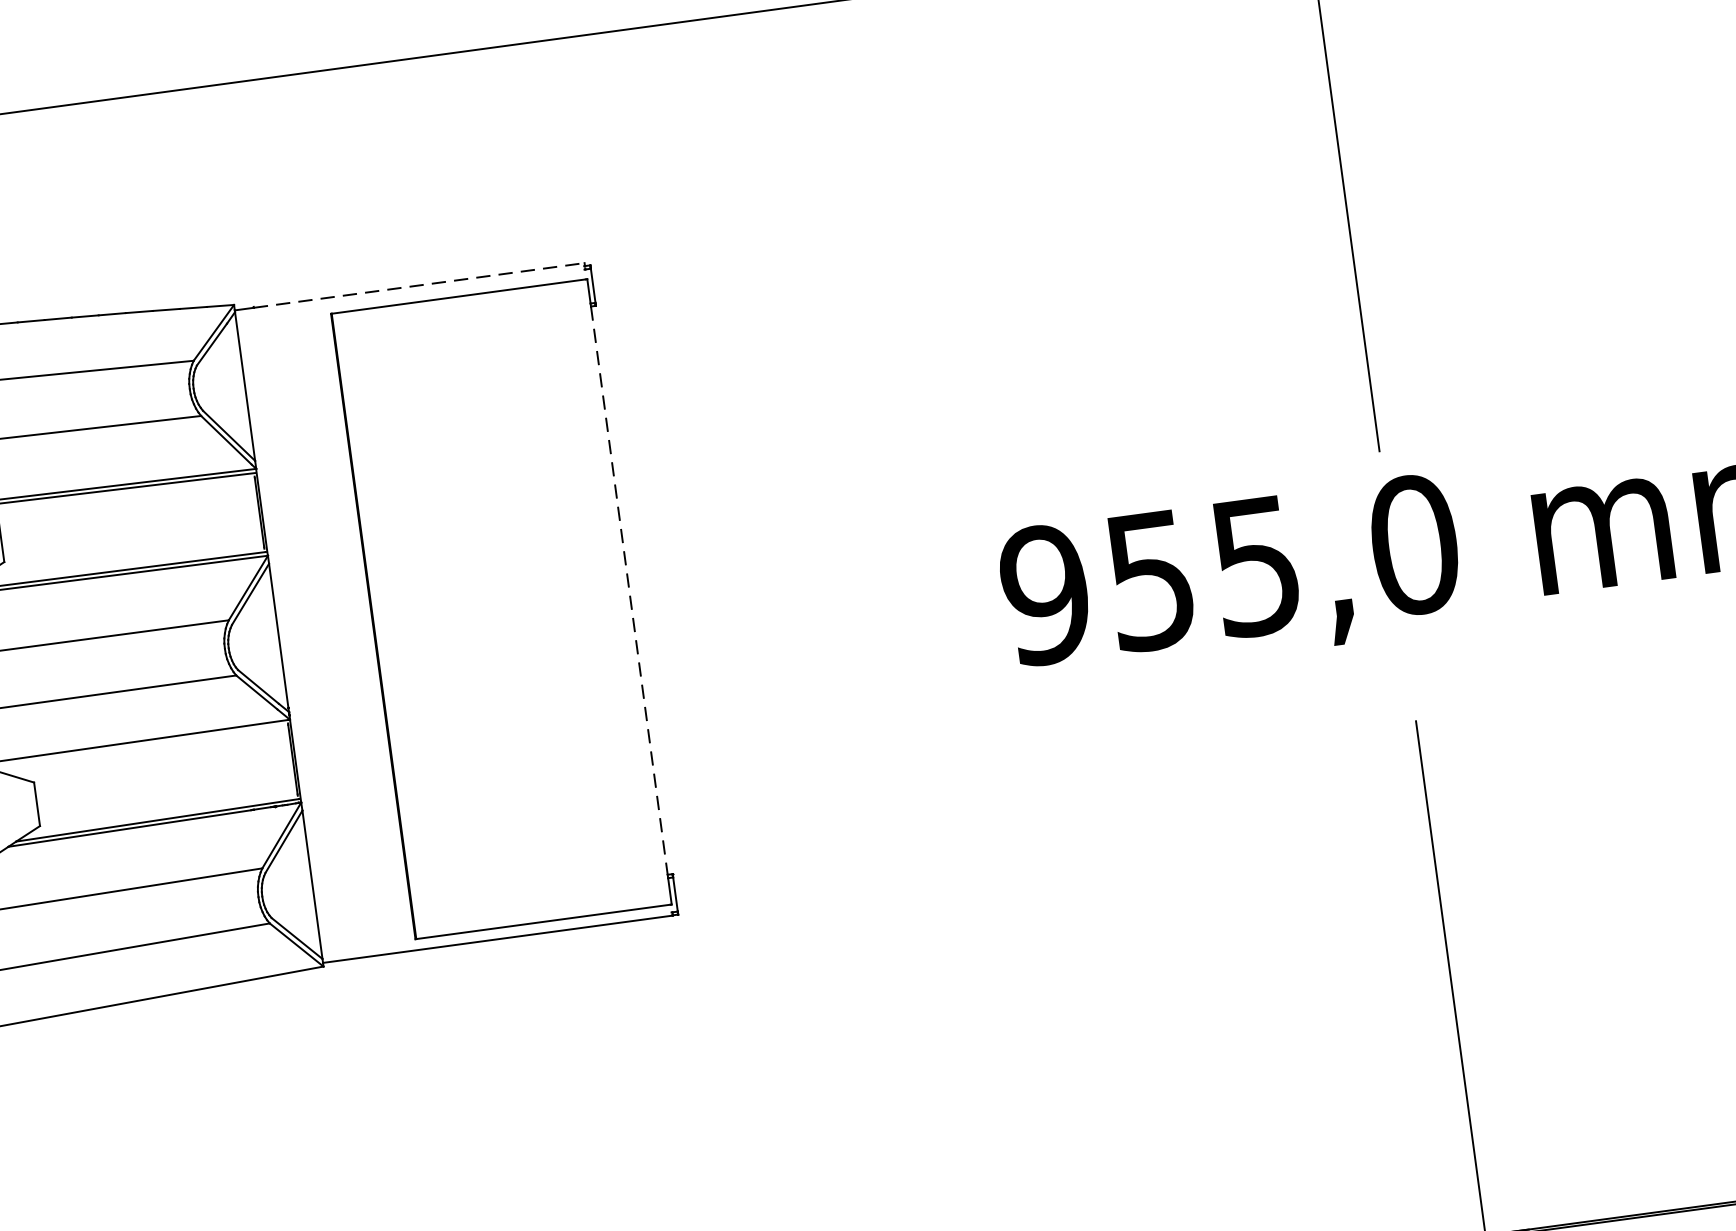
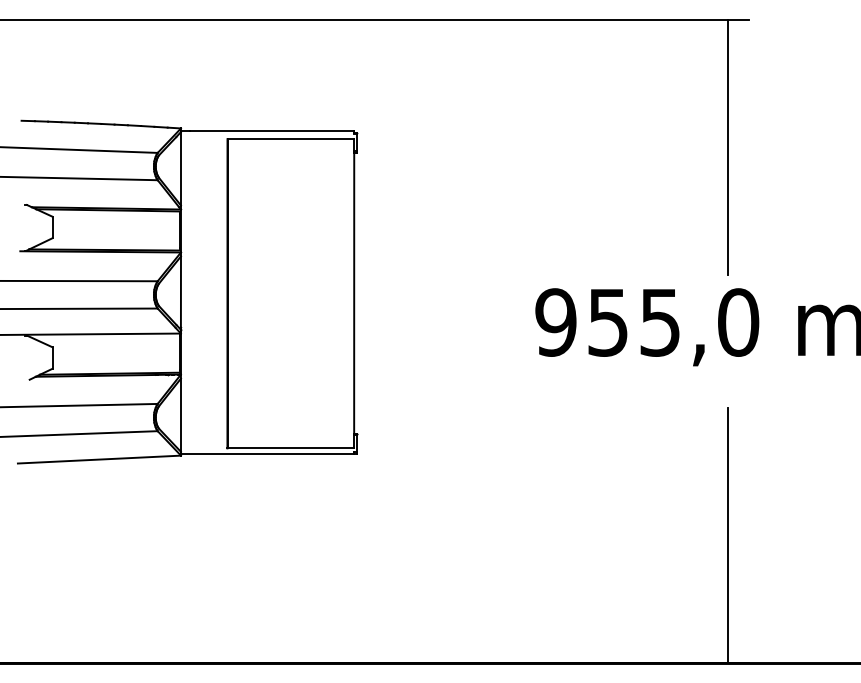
line: (419, 286) -> (272, 131), dashed -> solid
line: (630, 591) -> (354, 293), dashed -> solid

